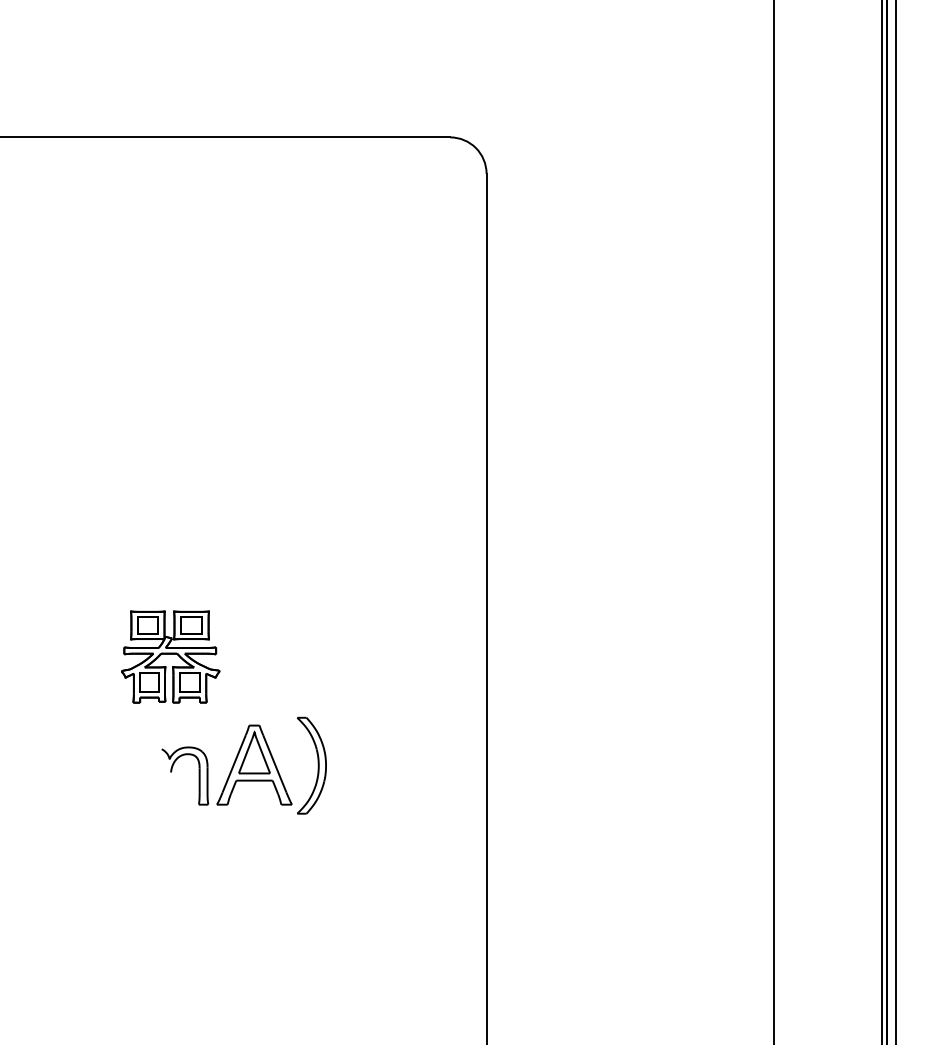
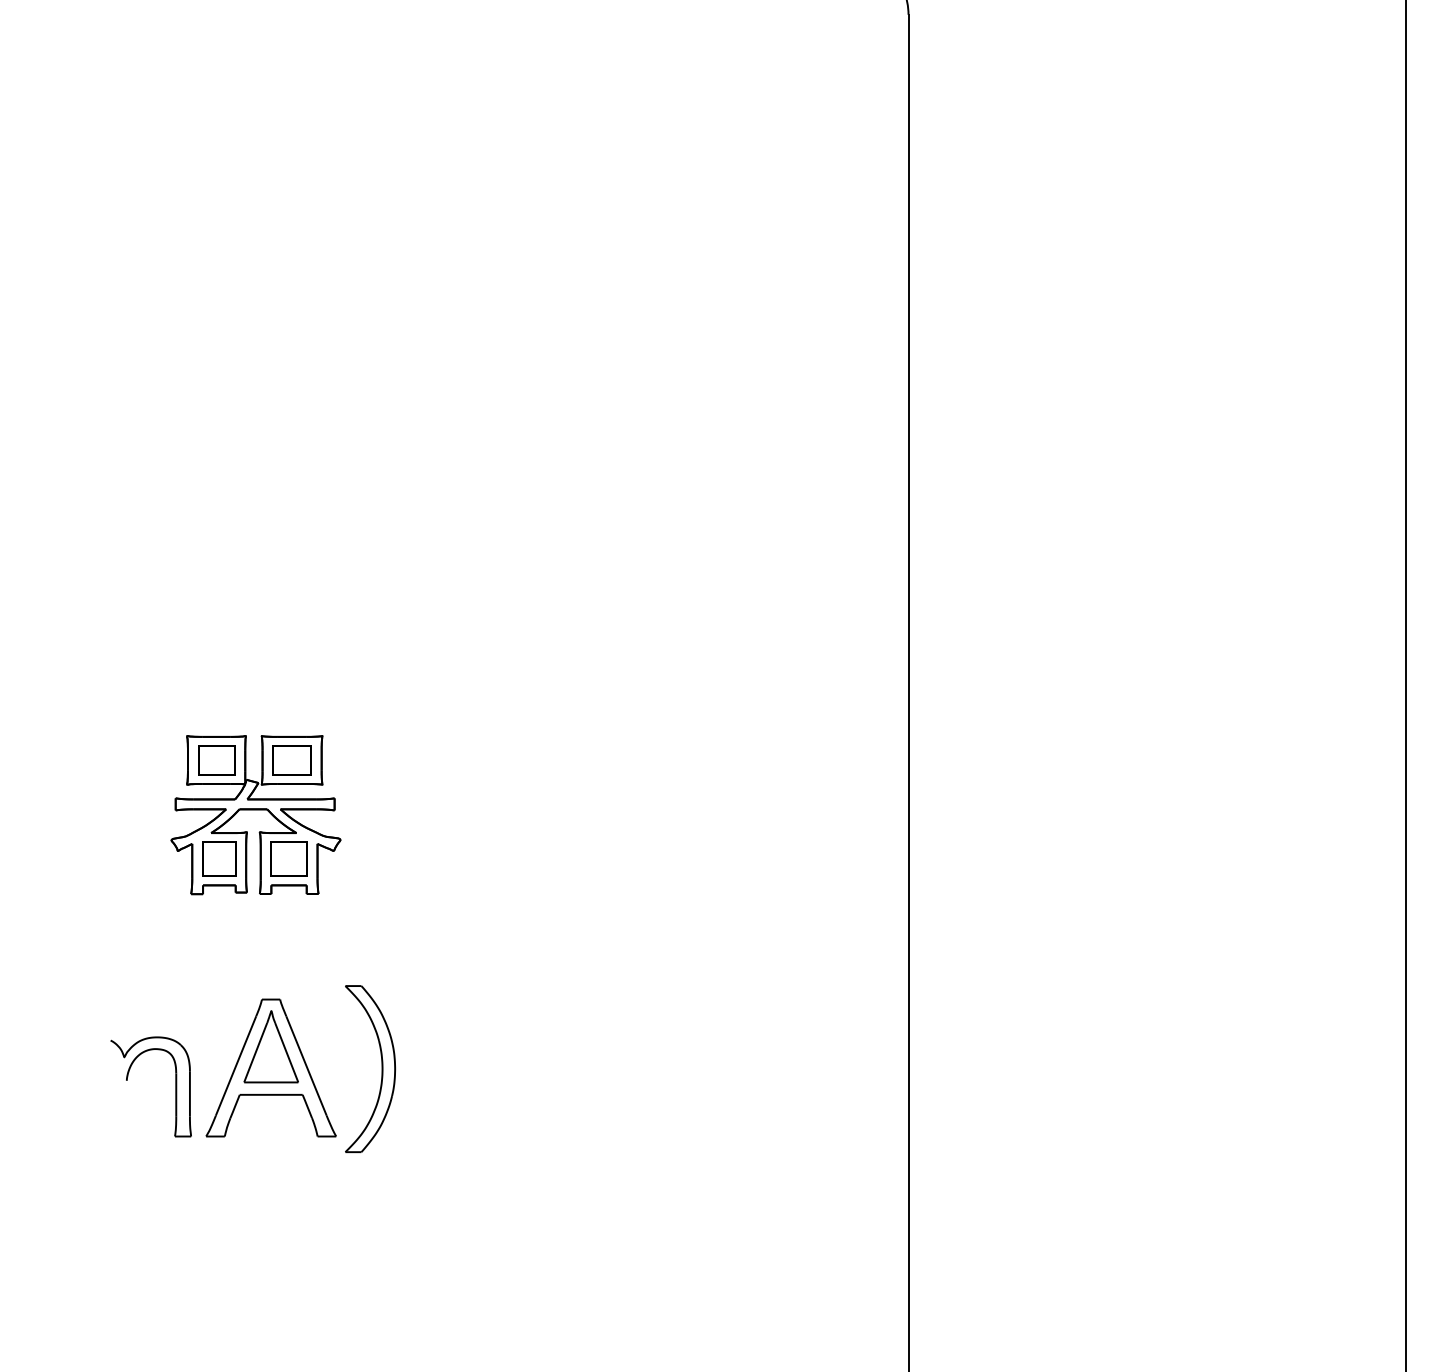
part: (170, 656) -> (255, 814), moved
part: (243, 765) -> (252, 1068), moved

